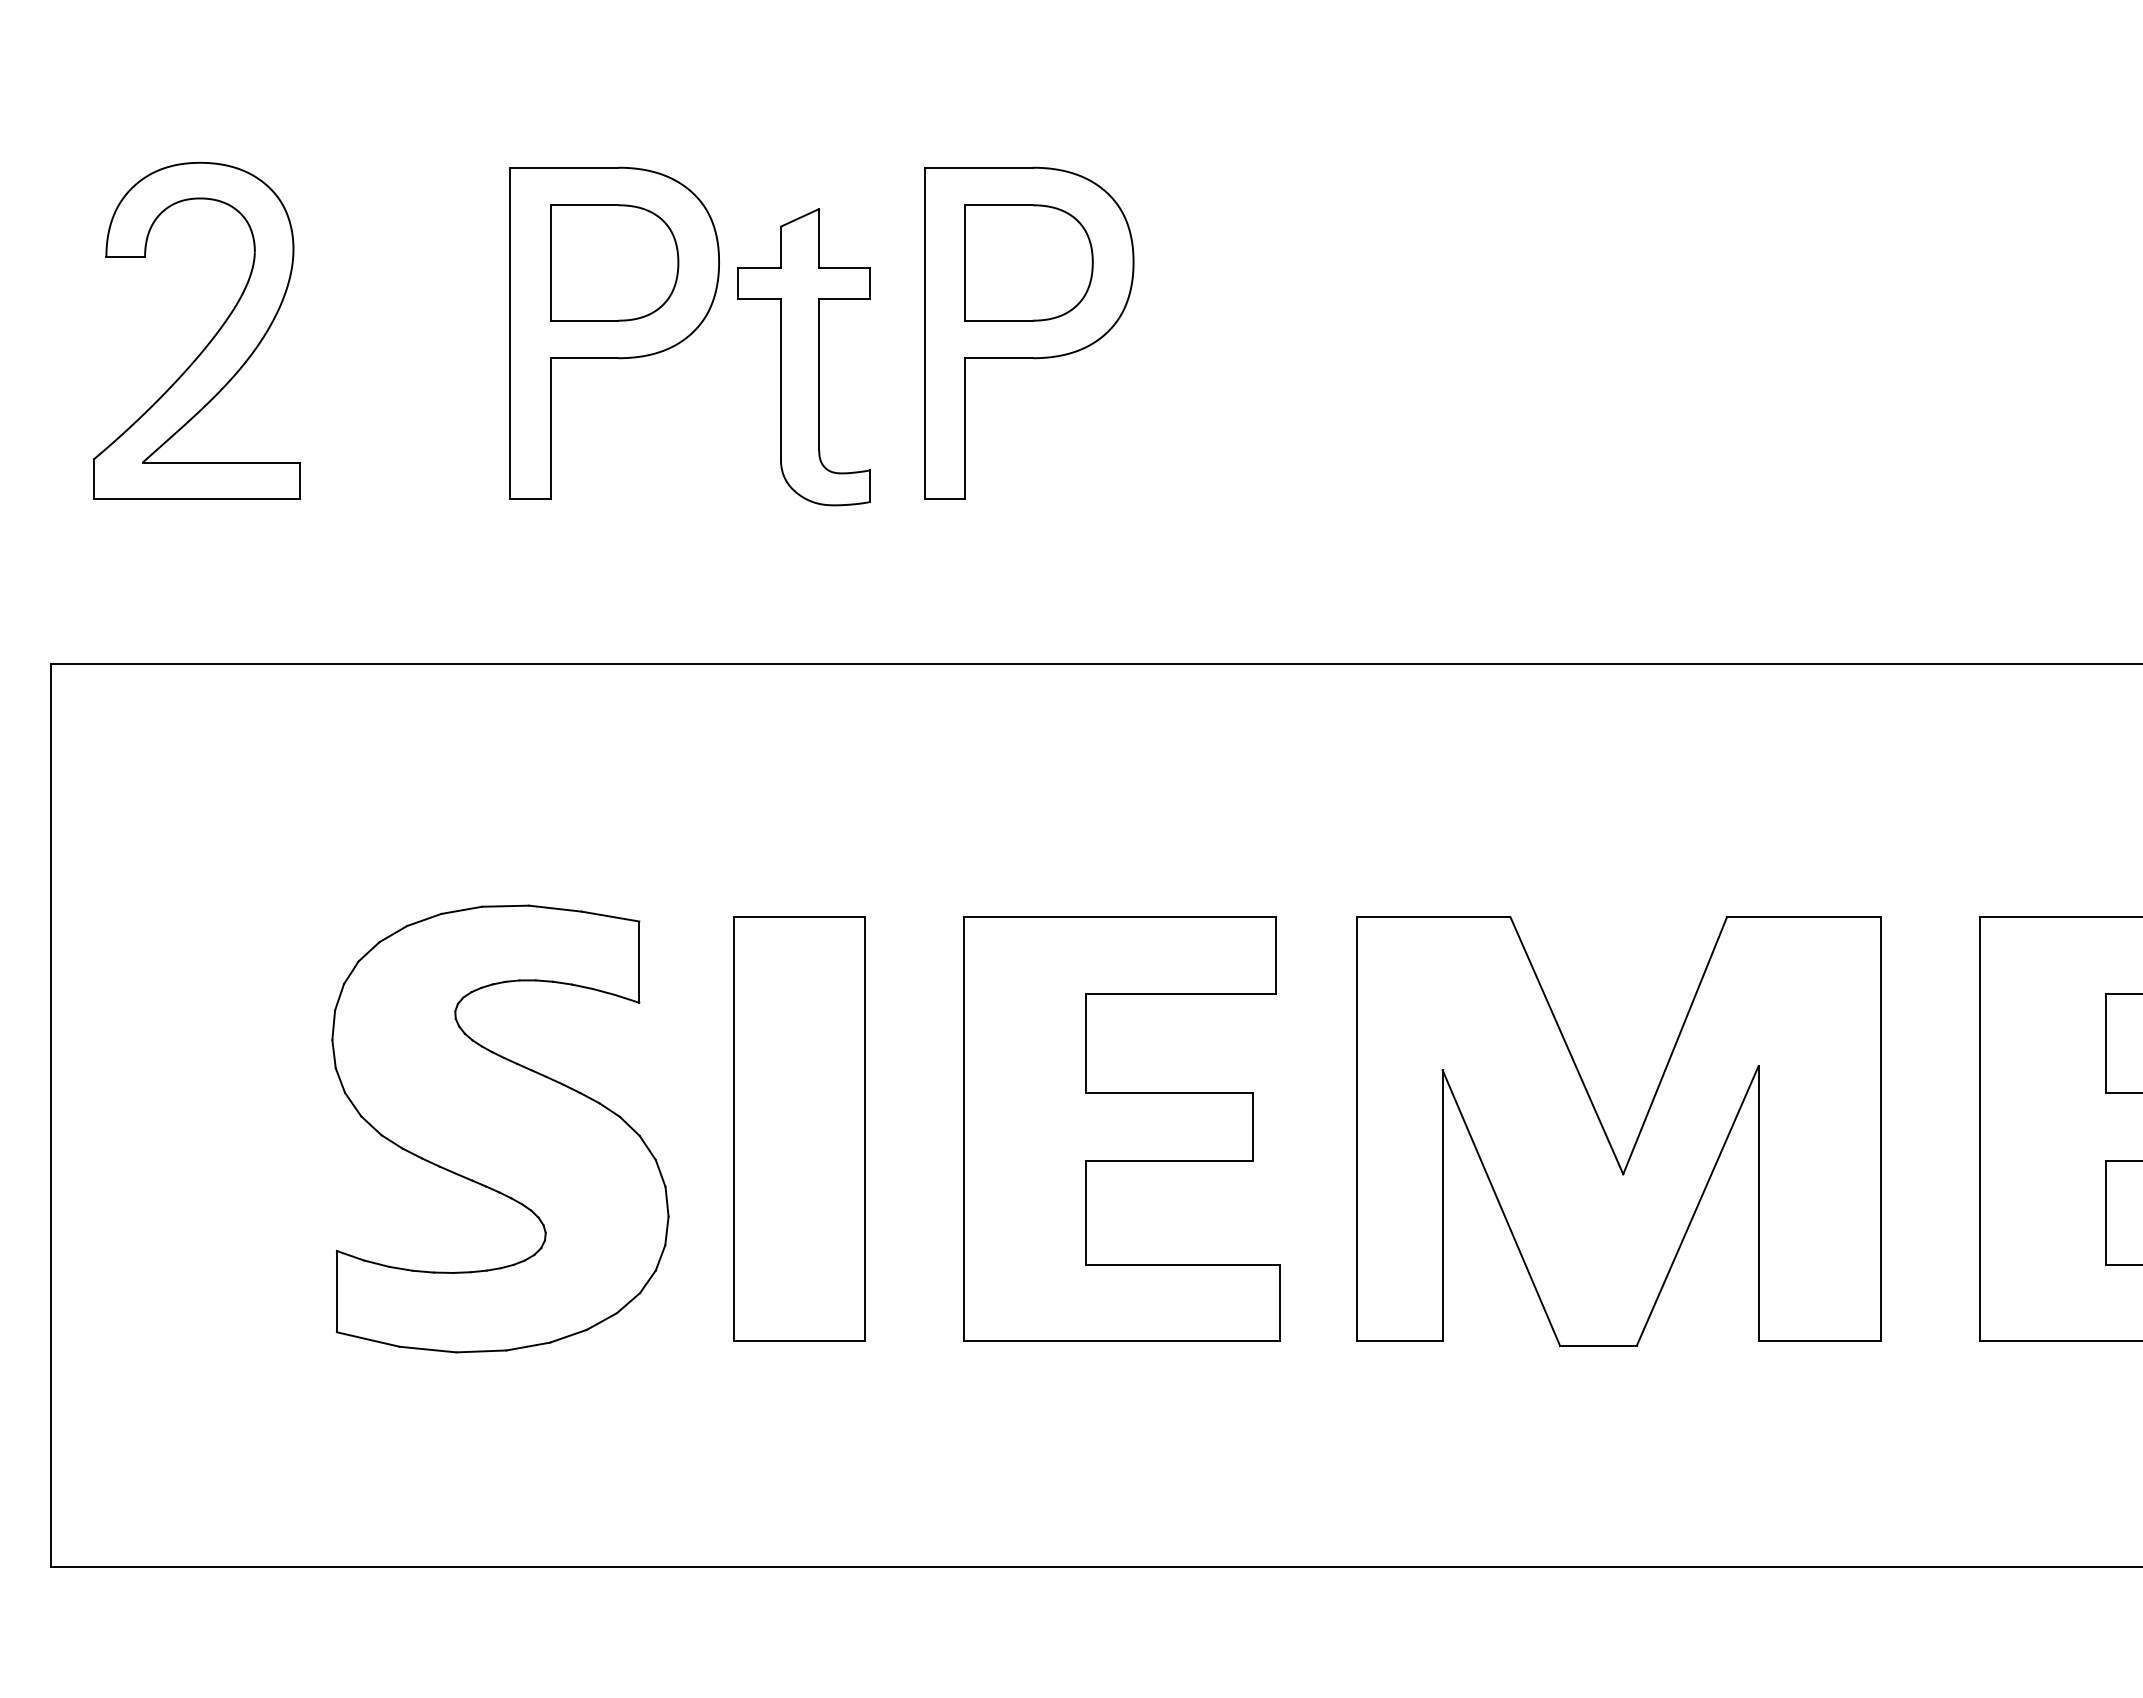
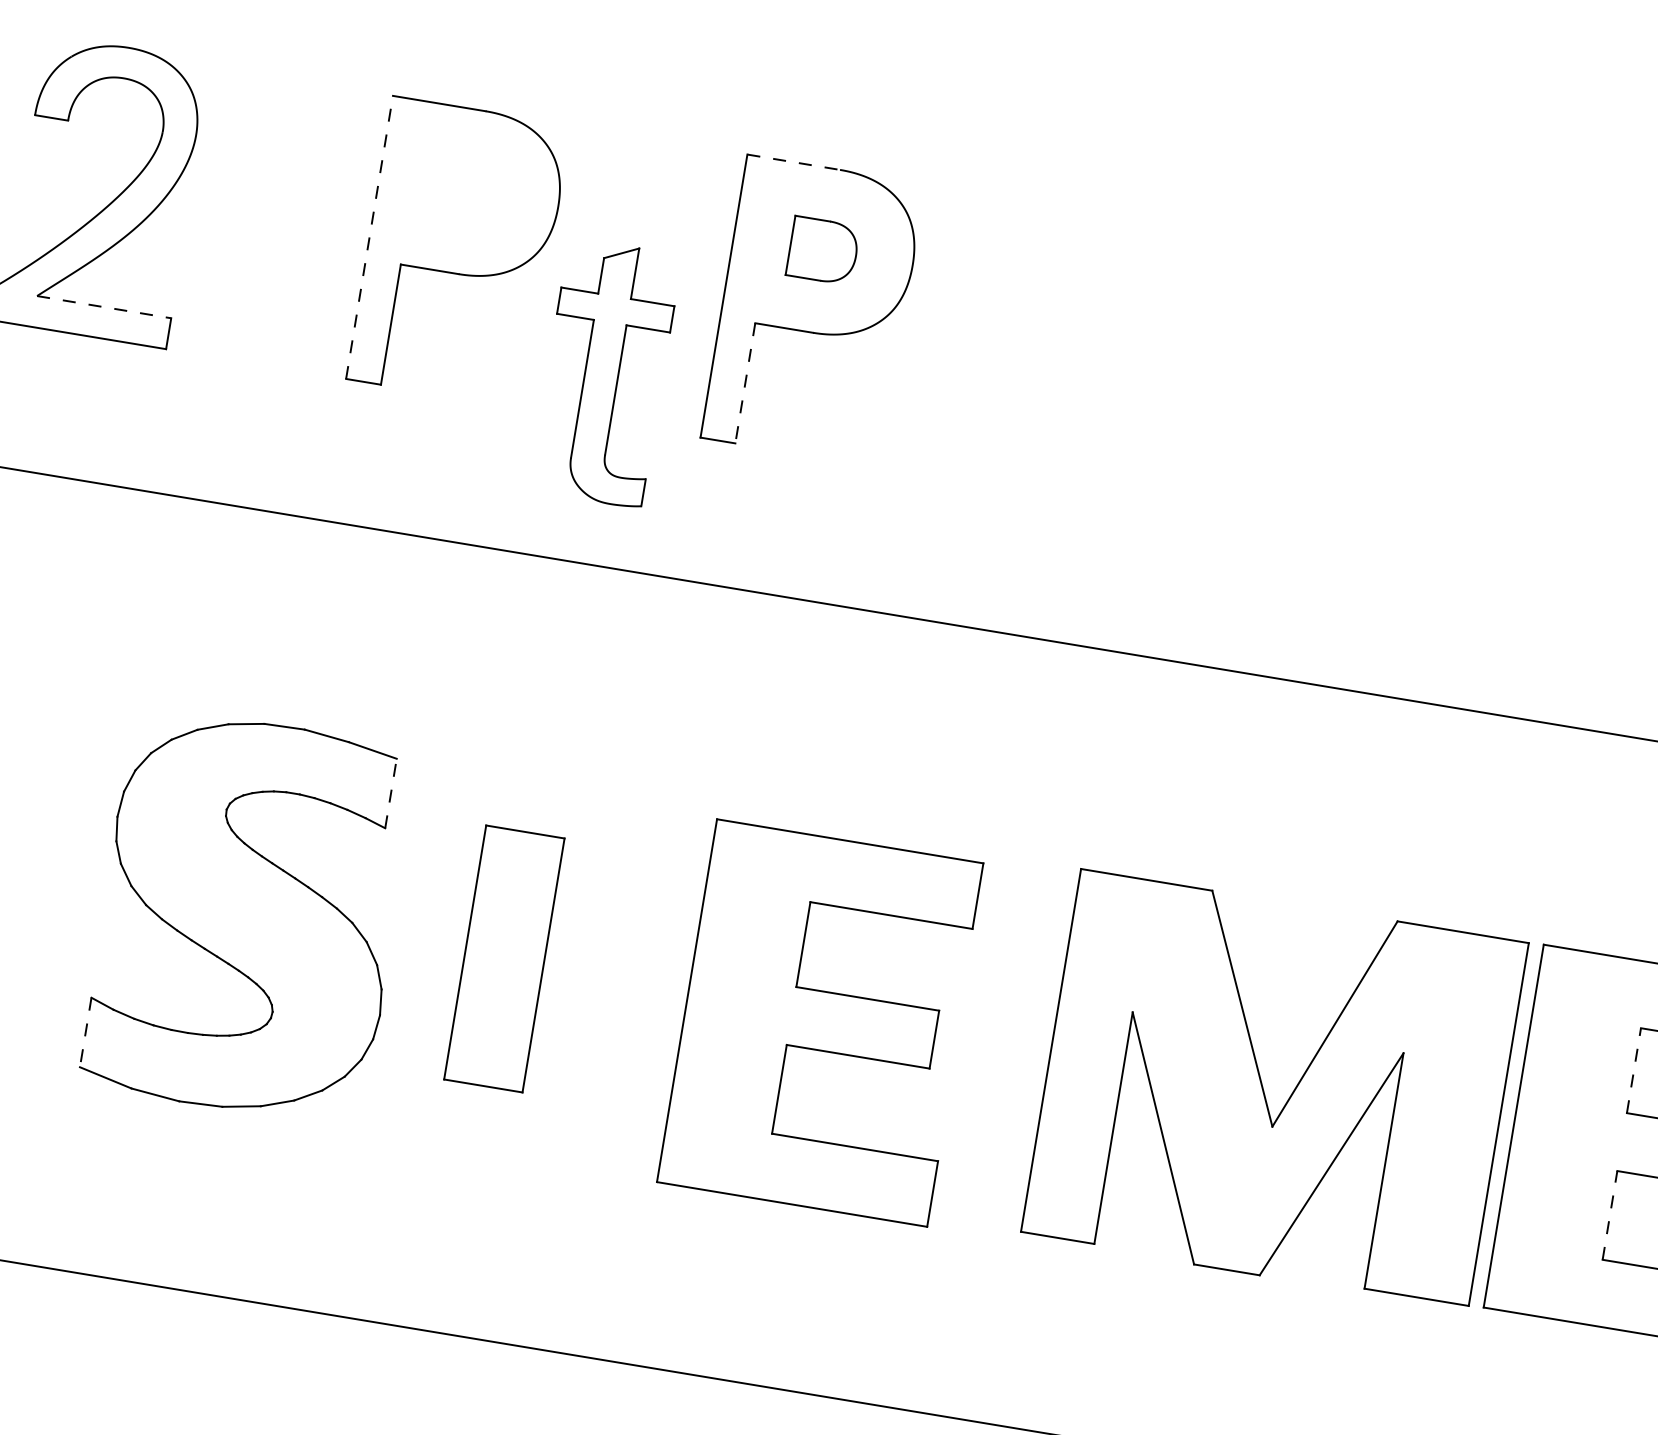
line: (979, 167) -> (794, 162), solid -> dashed
part: (614, 262) -> (468, 191), removed
part: (1028, 262) -> (822, 250), size x0.6
line: (510, 333) -> (369, 237), solid -> dashed
part: (803, 357) -> (604, 373), moved
line: (965, 428) -> (745, 383), solid -> dashed
line: (221, 462) -> (104, 307), solid -> dashed
line: (639, 962) -> (391, 793), solid -> dashed
line: (2106, 1043) -> (1634, 1070), solid -> dashed
part: (799, 1128) -> (504, 958), size x0.7
part: (1121, 1128) -> (821, 1022), moved
part: (1608, 1137) -> (1264, 1093), moved
line: (2106, 1212) -> (1610, 1215), solid -> dashed
line: (336, 1291) -> (85, 1032), solid -> dashed

